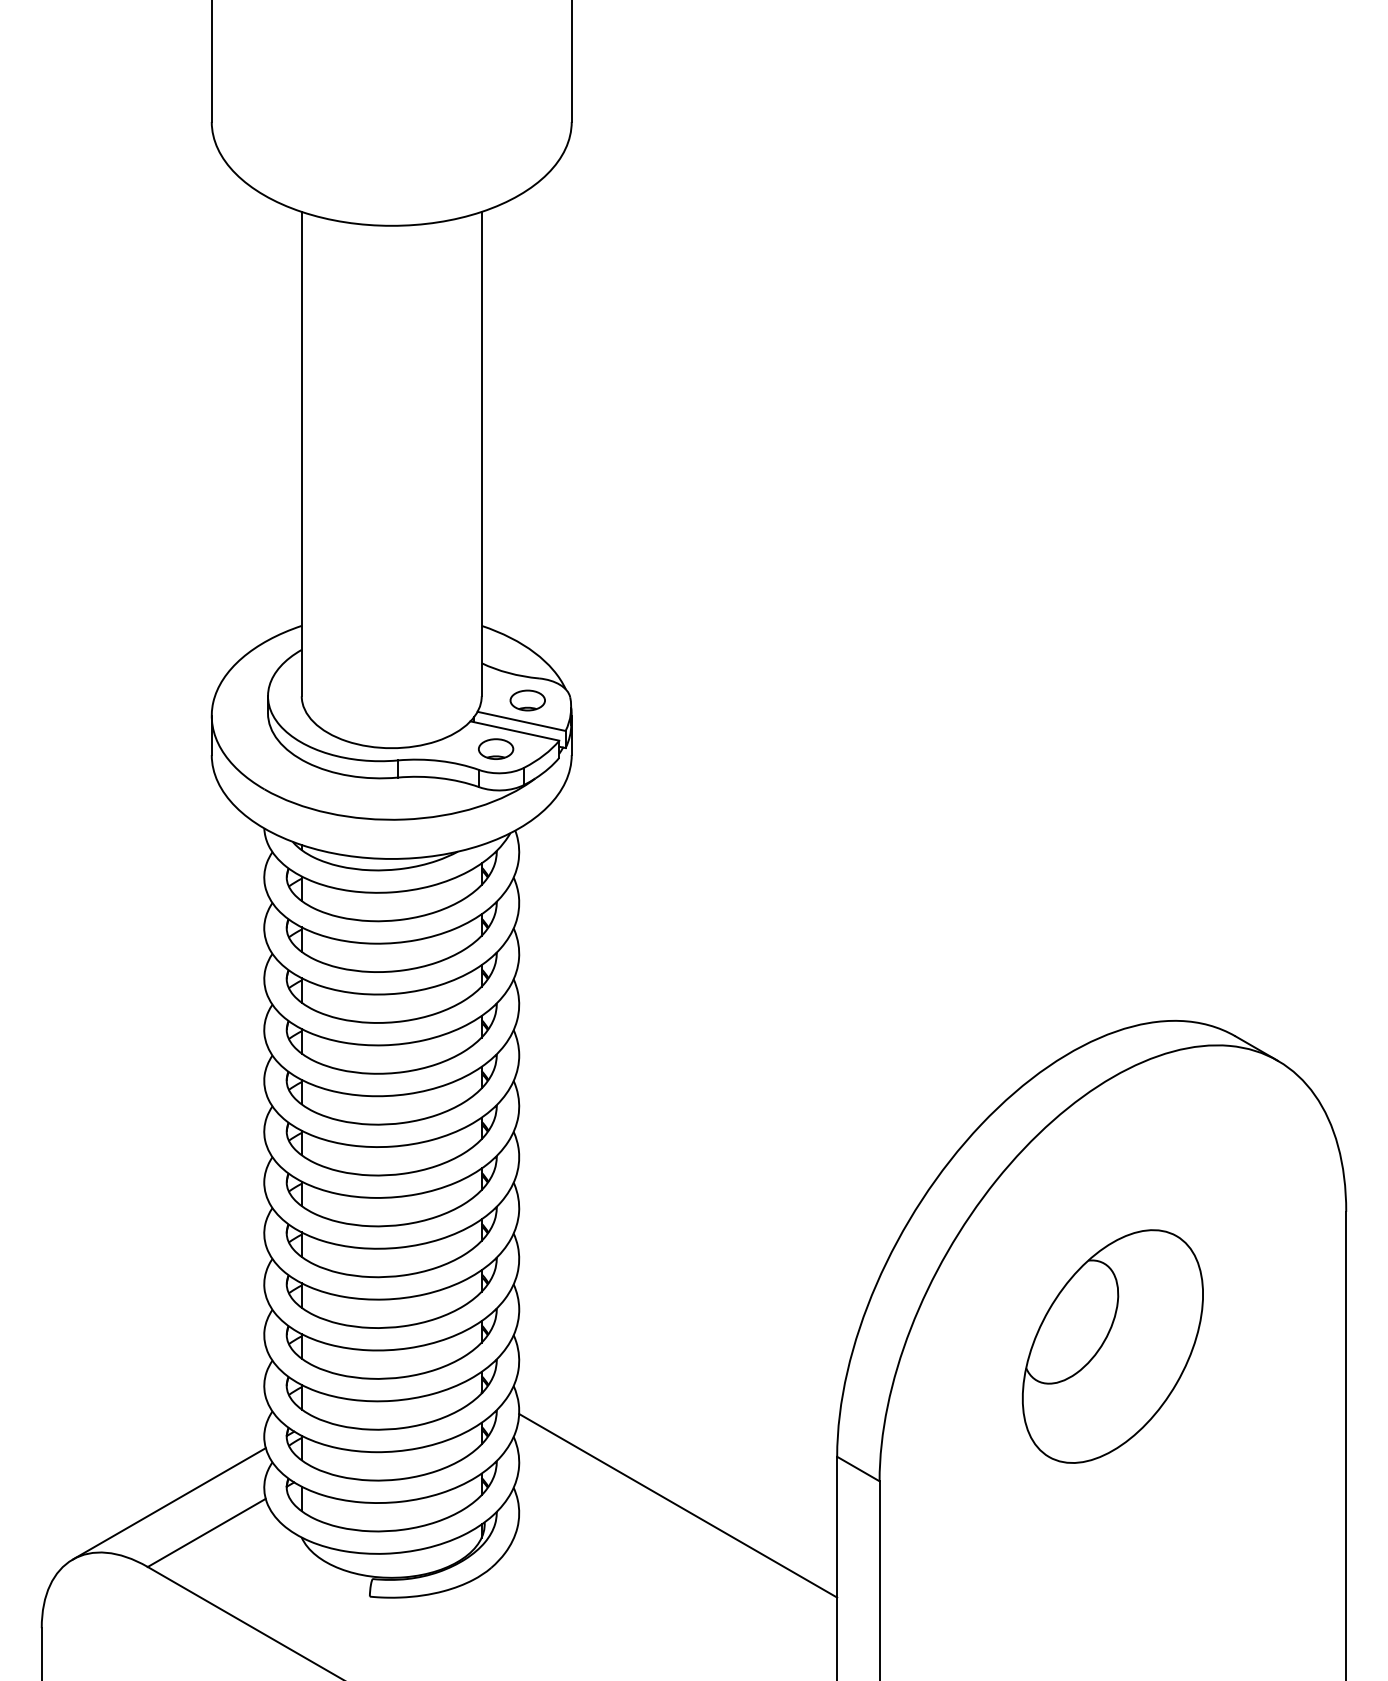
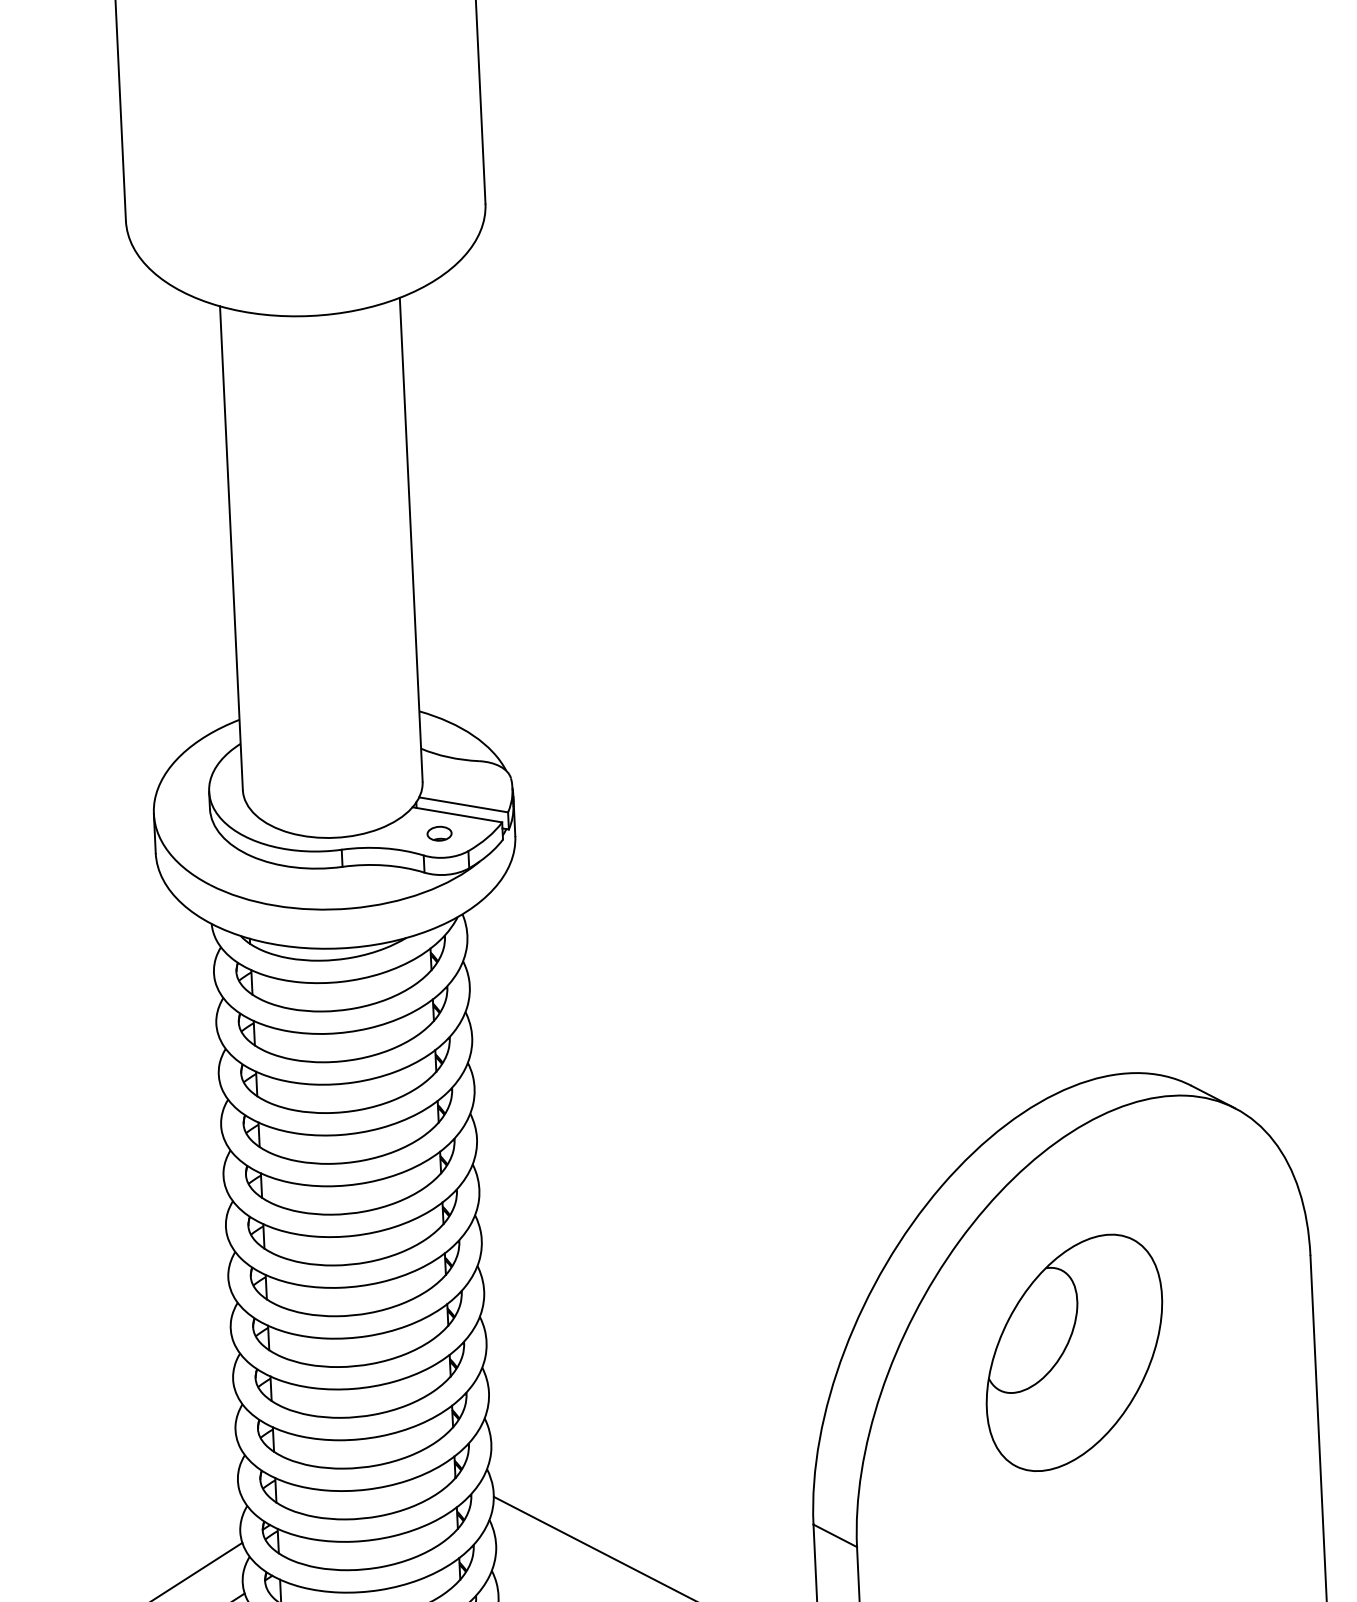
part: (527, 700) -> (468, 783), removed
part: (496, 748) -> (439, 833), size x0.7
part: (1112, 1346) -> (1074, 1352), moved

